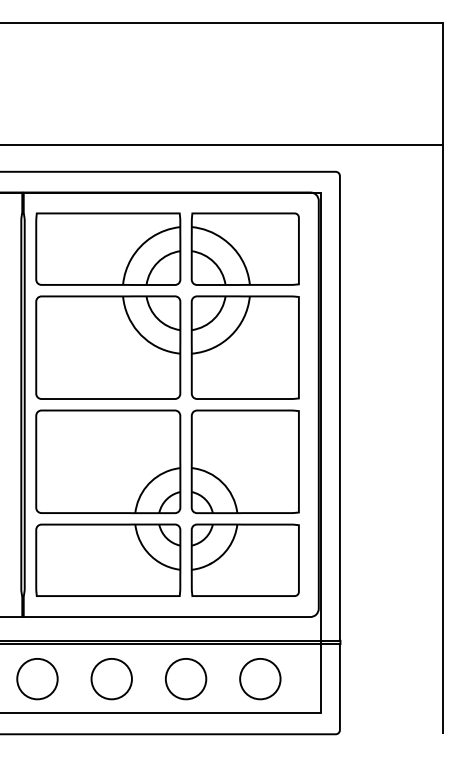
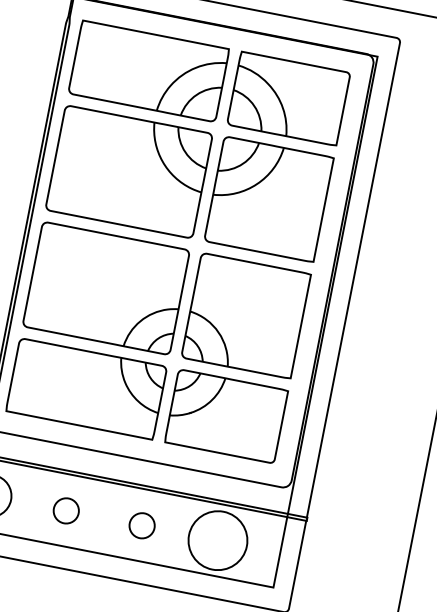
circle: (111, 678) -> (66, 510), size x0.6
circle: (185, 678) -> (141, 525), size x0.6
circle: (260, 678) -> (218, 540), size x1.4

